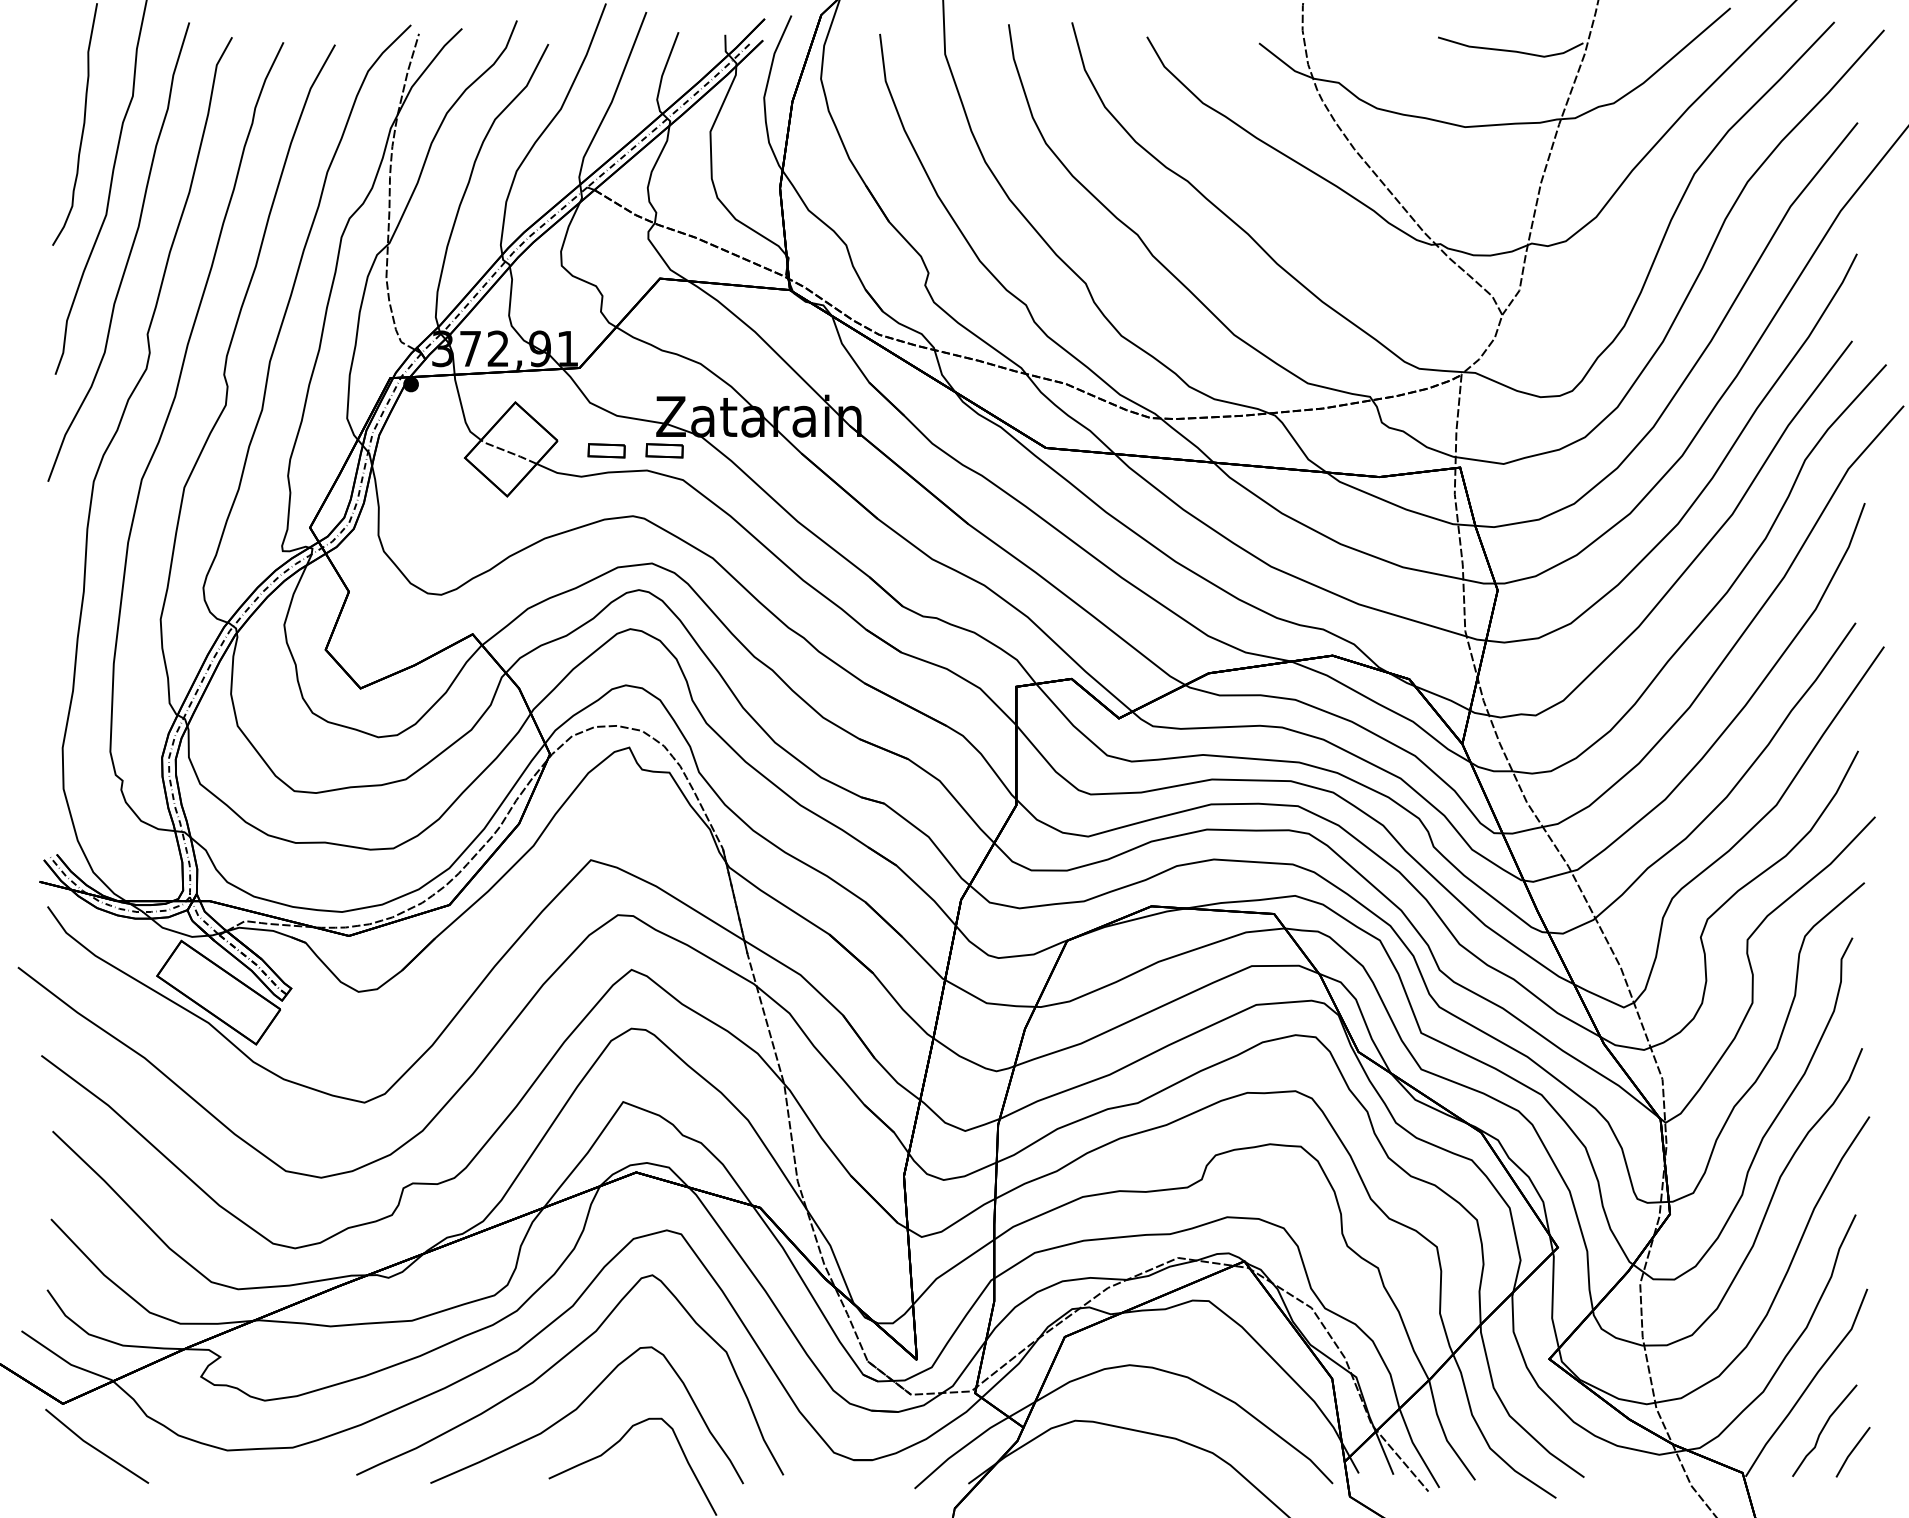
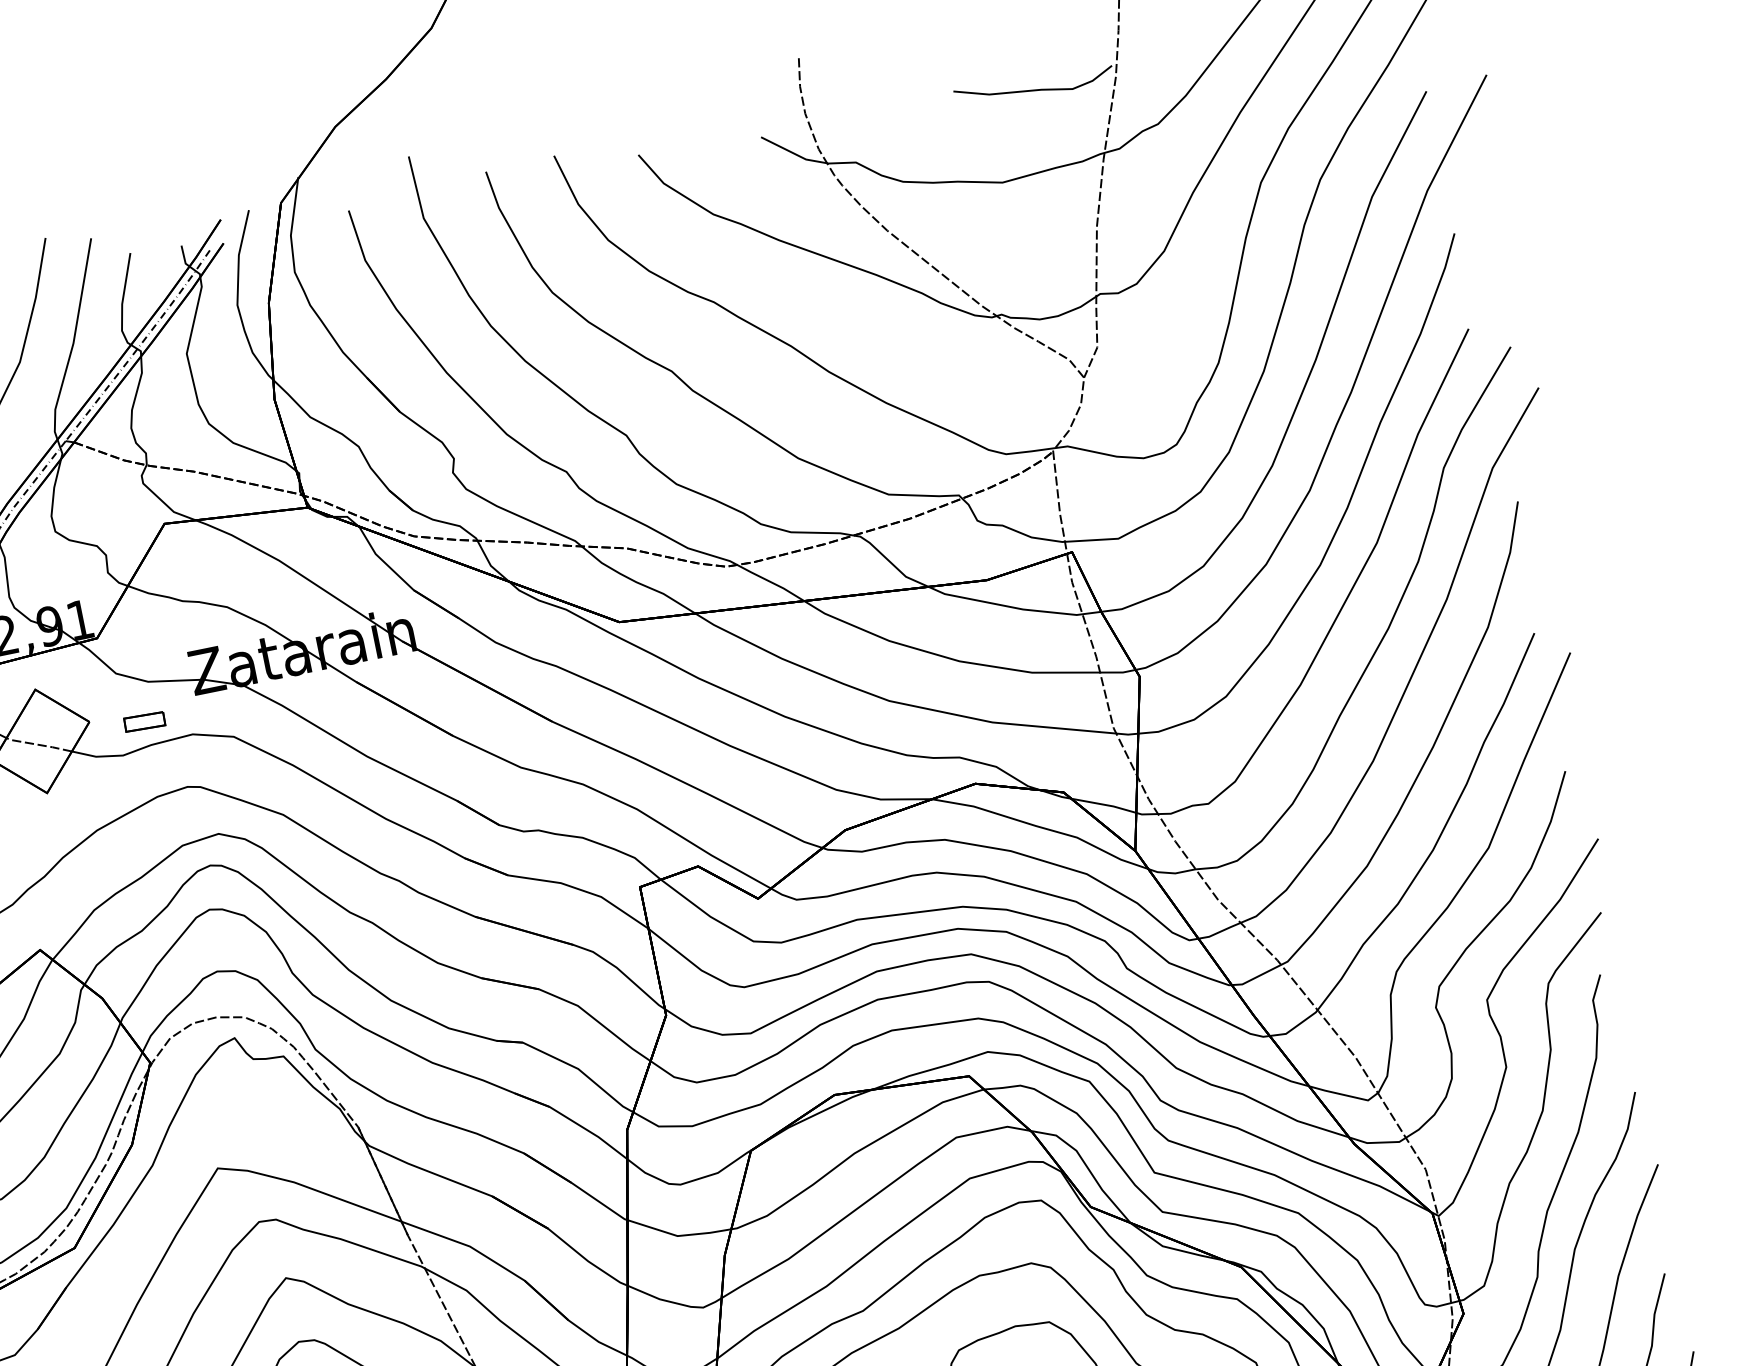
part: (664, 450) -> (207, 708), removed

